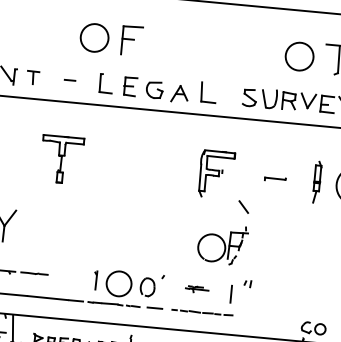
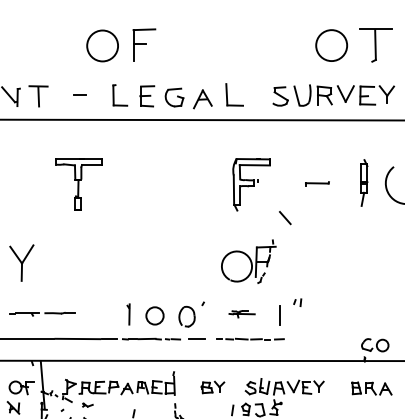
part: (33, 77) -> (38, 96), size x1.43
part: (222, 244) -> (248, 261), moved
circle: (118, 283) -> (154, 315), size x0.62

